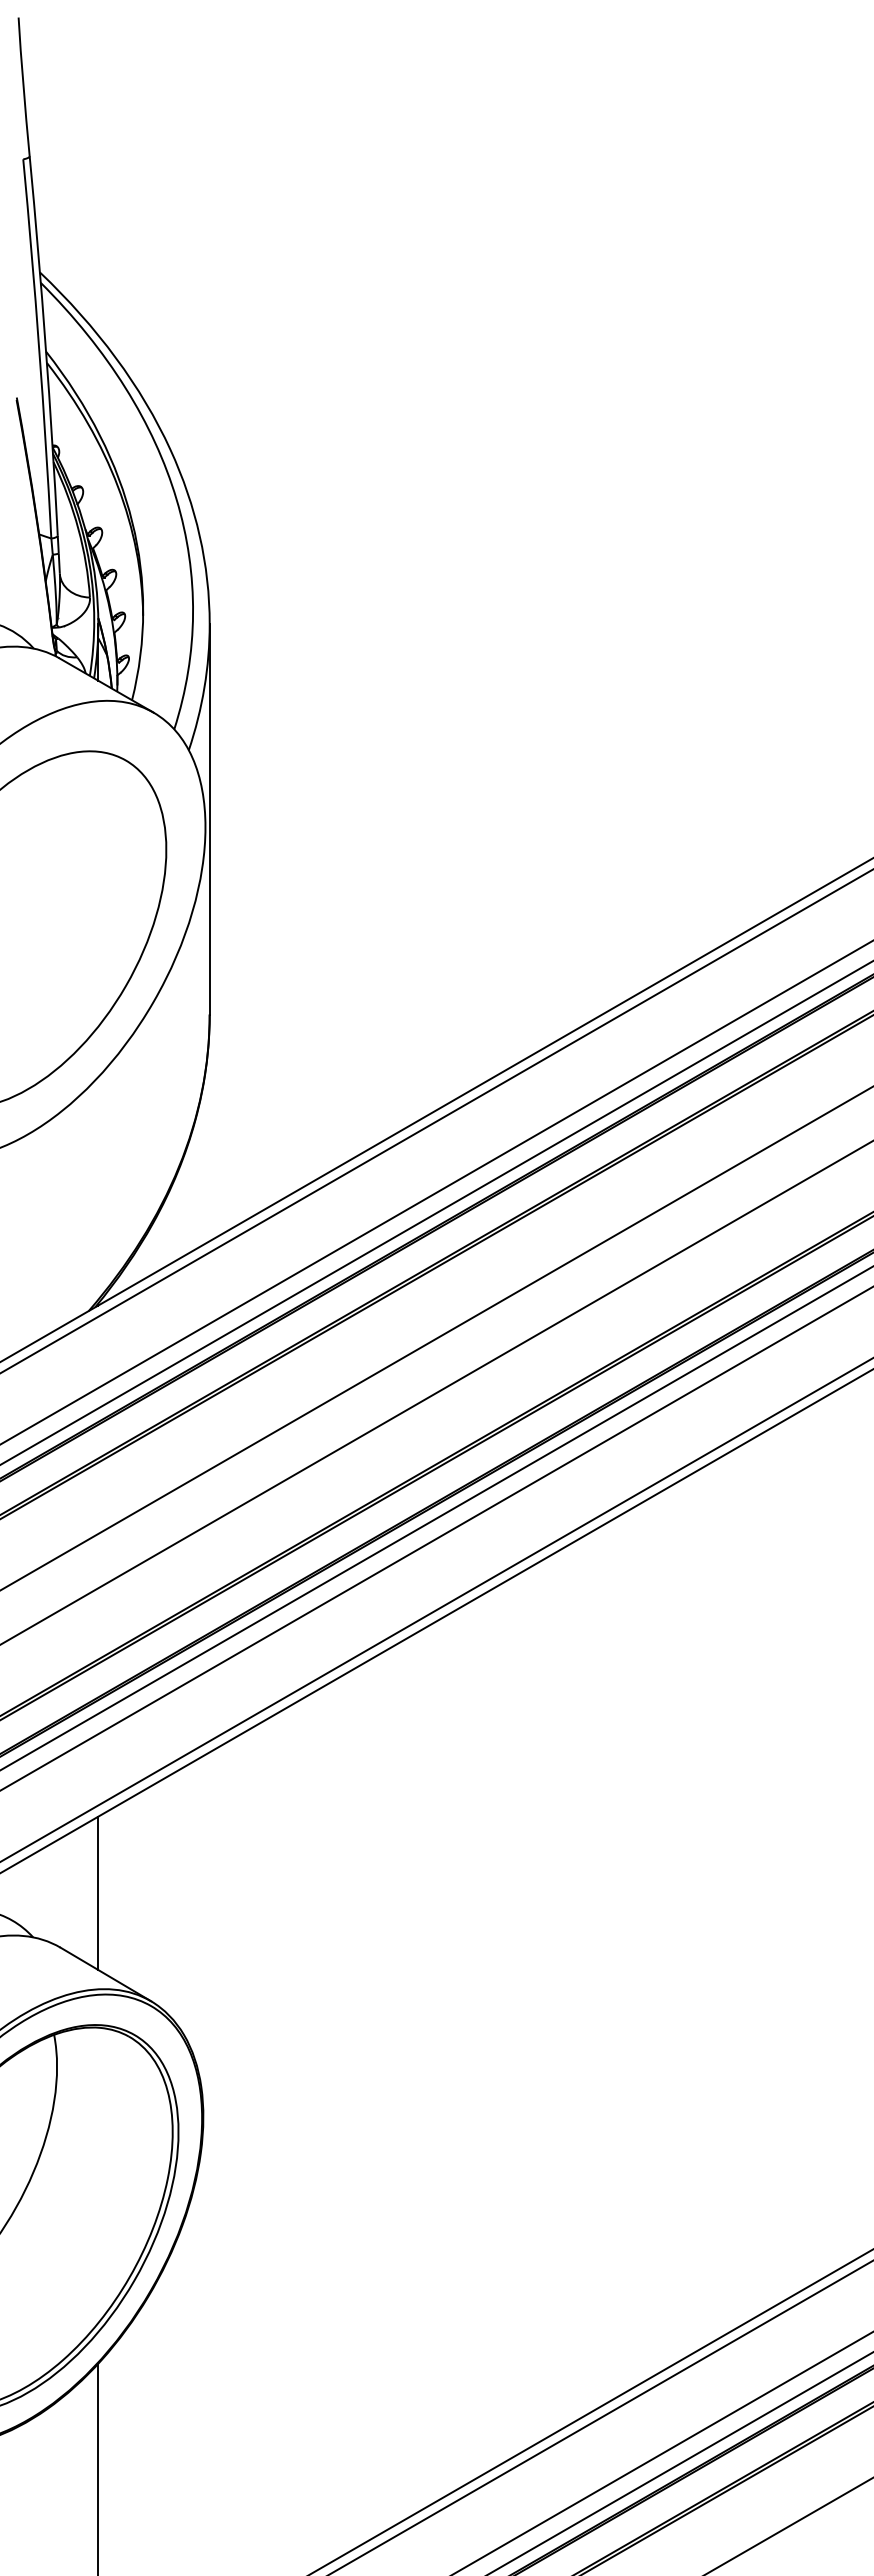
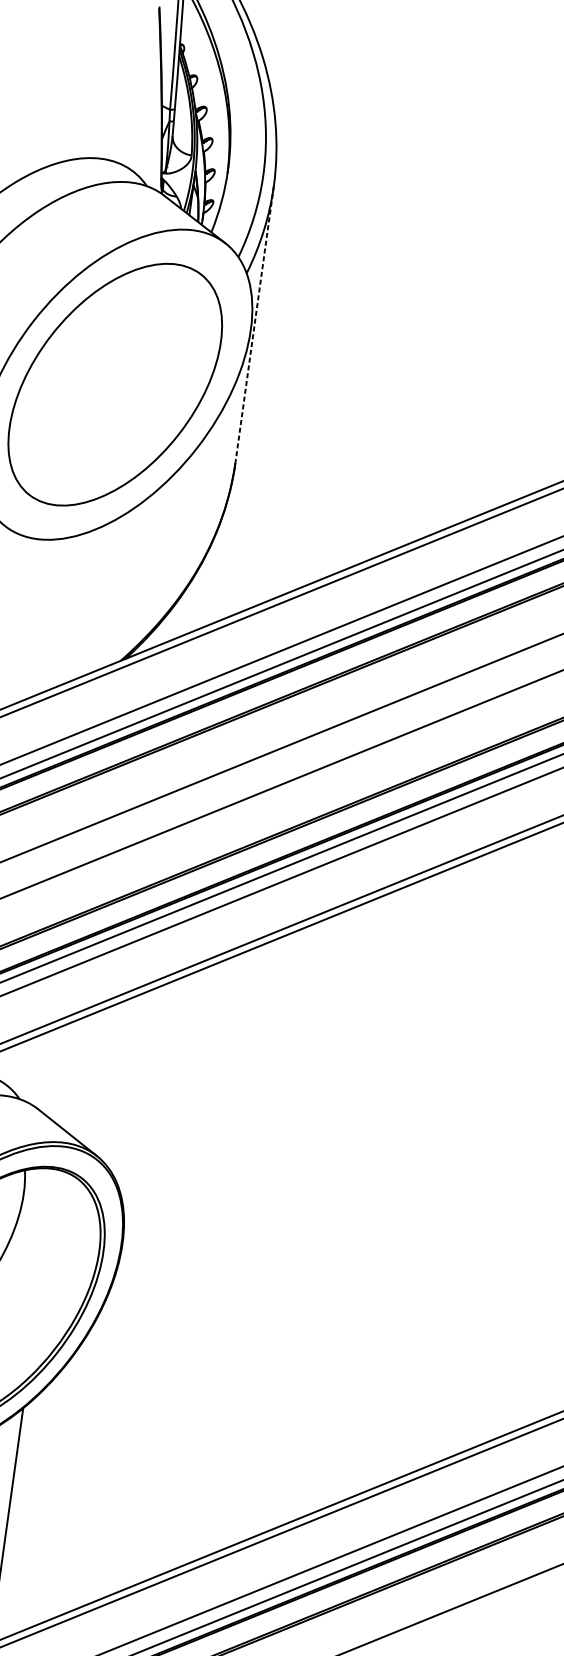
line: (209, 819) -> (254, 324), solid -> dashed
line: (97, 1893) -> (69, 1074), removed

